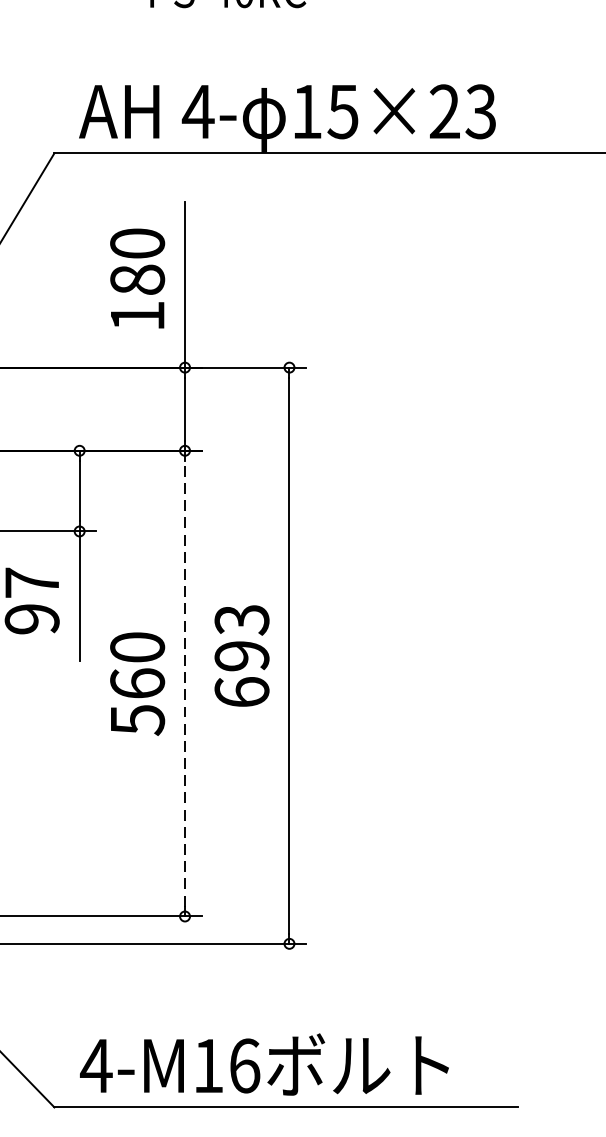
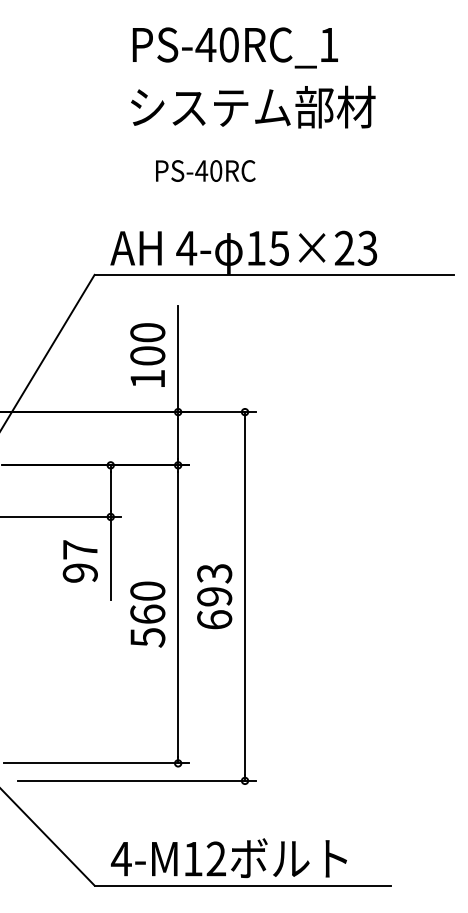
text: (137, 279) -> (147, 355), 180 -> 100
line: (185, 683) -> (178, 614), dashed -> solid
text: (244, 1065) -> (216, 858), 4-M16 -> 4-M12

